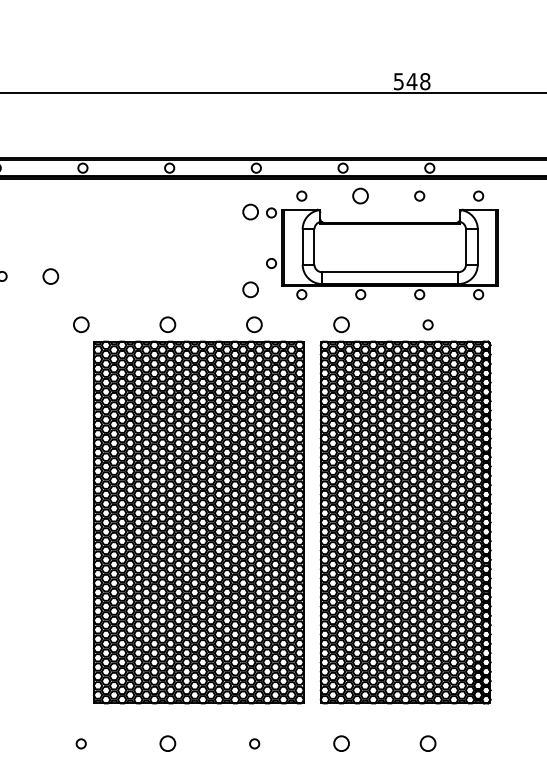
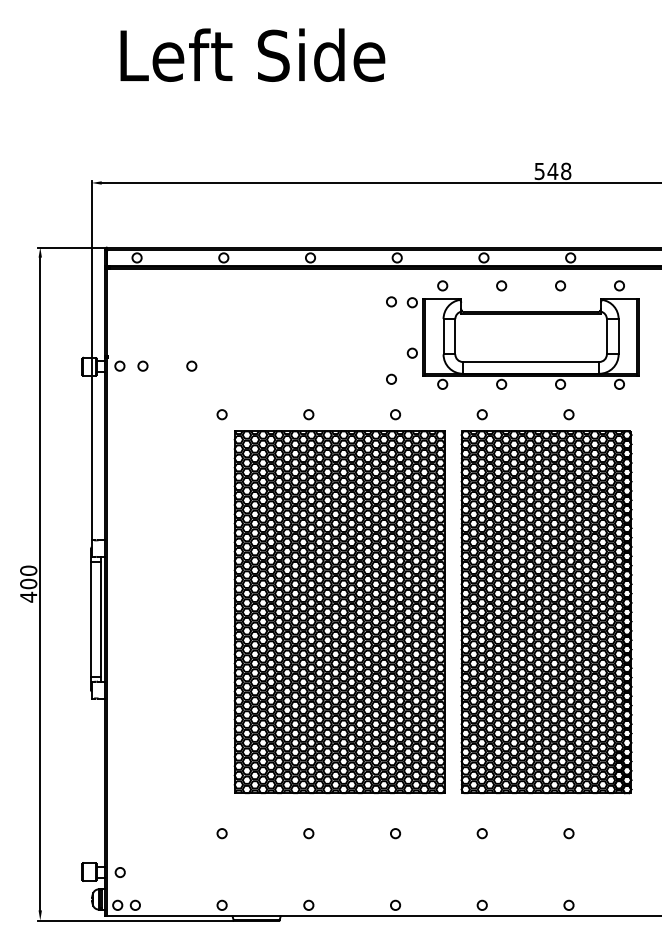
circle: (360, 195) -> (501, 285), size x0.62
circle: (250, 211) -> (391, 301), size x0.62
circle: (50, 275) -> (191, 365), size x0.62
circle: (250, 288) -> (391, 378), size x0.62
circle: (80, 324) -> (221, 414), size x0.62
circle: (167, 324) -> (308, 414), size x0.62
circle: (254, 324) -> (395, 414), size x0.62
circle: (340, 324) -> (481, 414), size x0.62
circle: (167, 743) -> (308, 833), size x0.62
circle: (340, 743) -> (481, 833), size x0.62
circle: (427, 743) -> (568, 833), size x0.62

